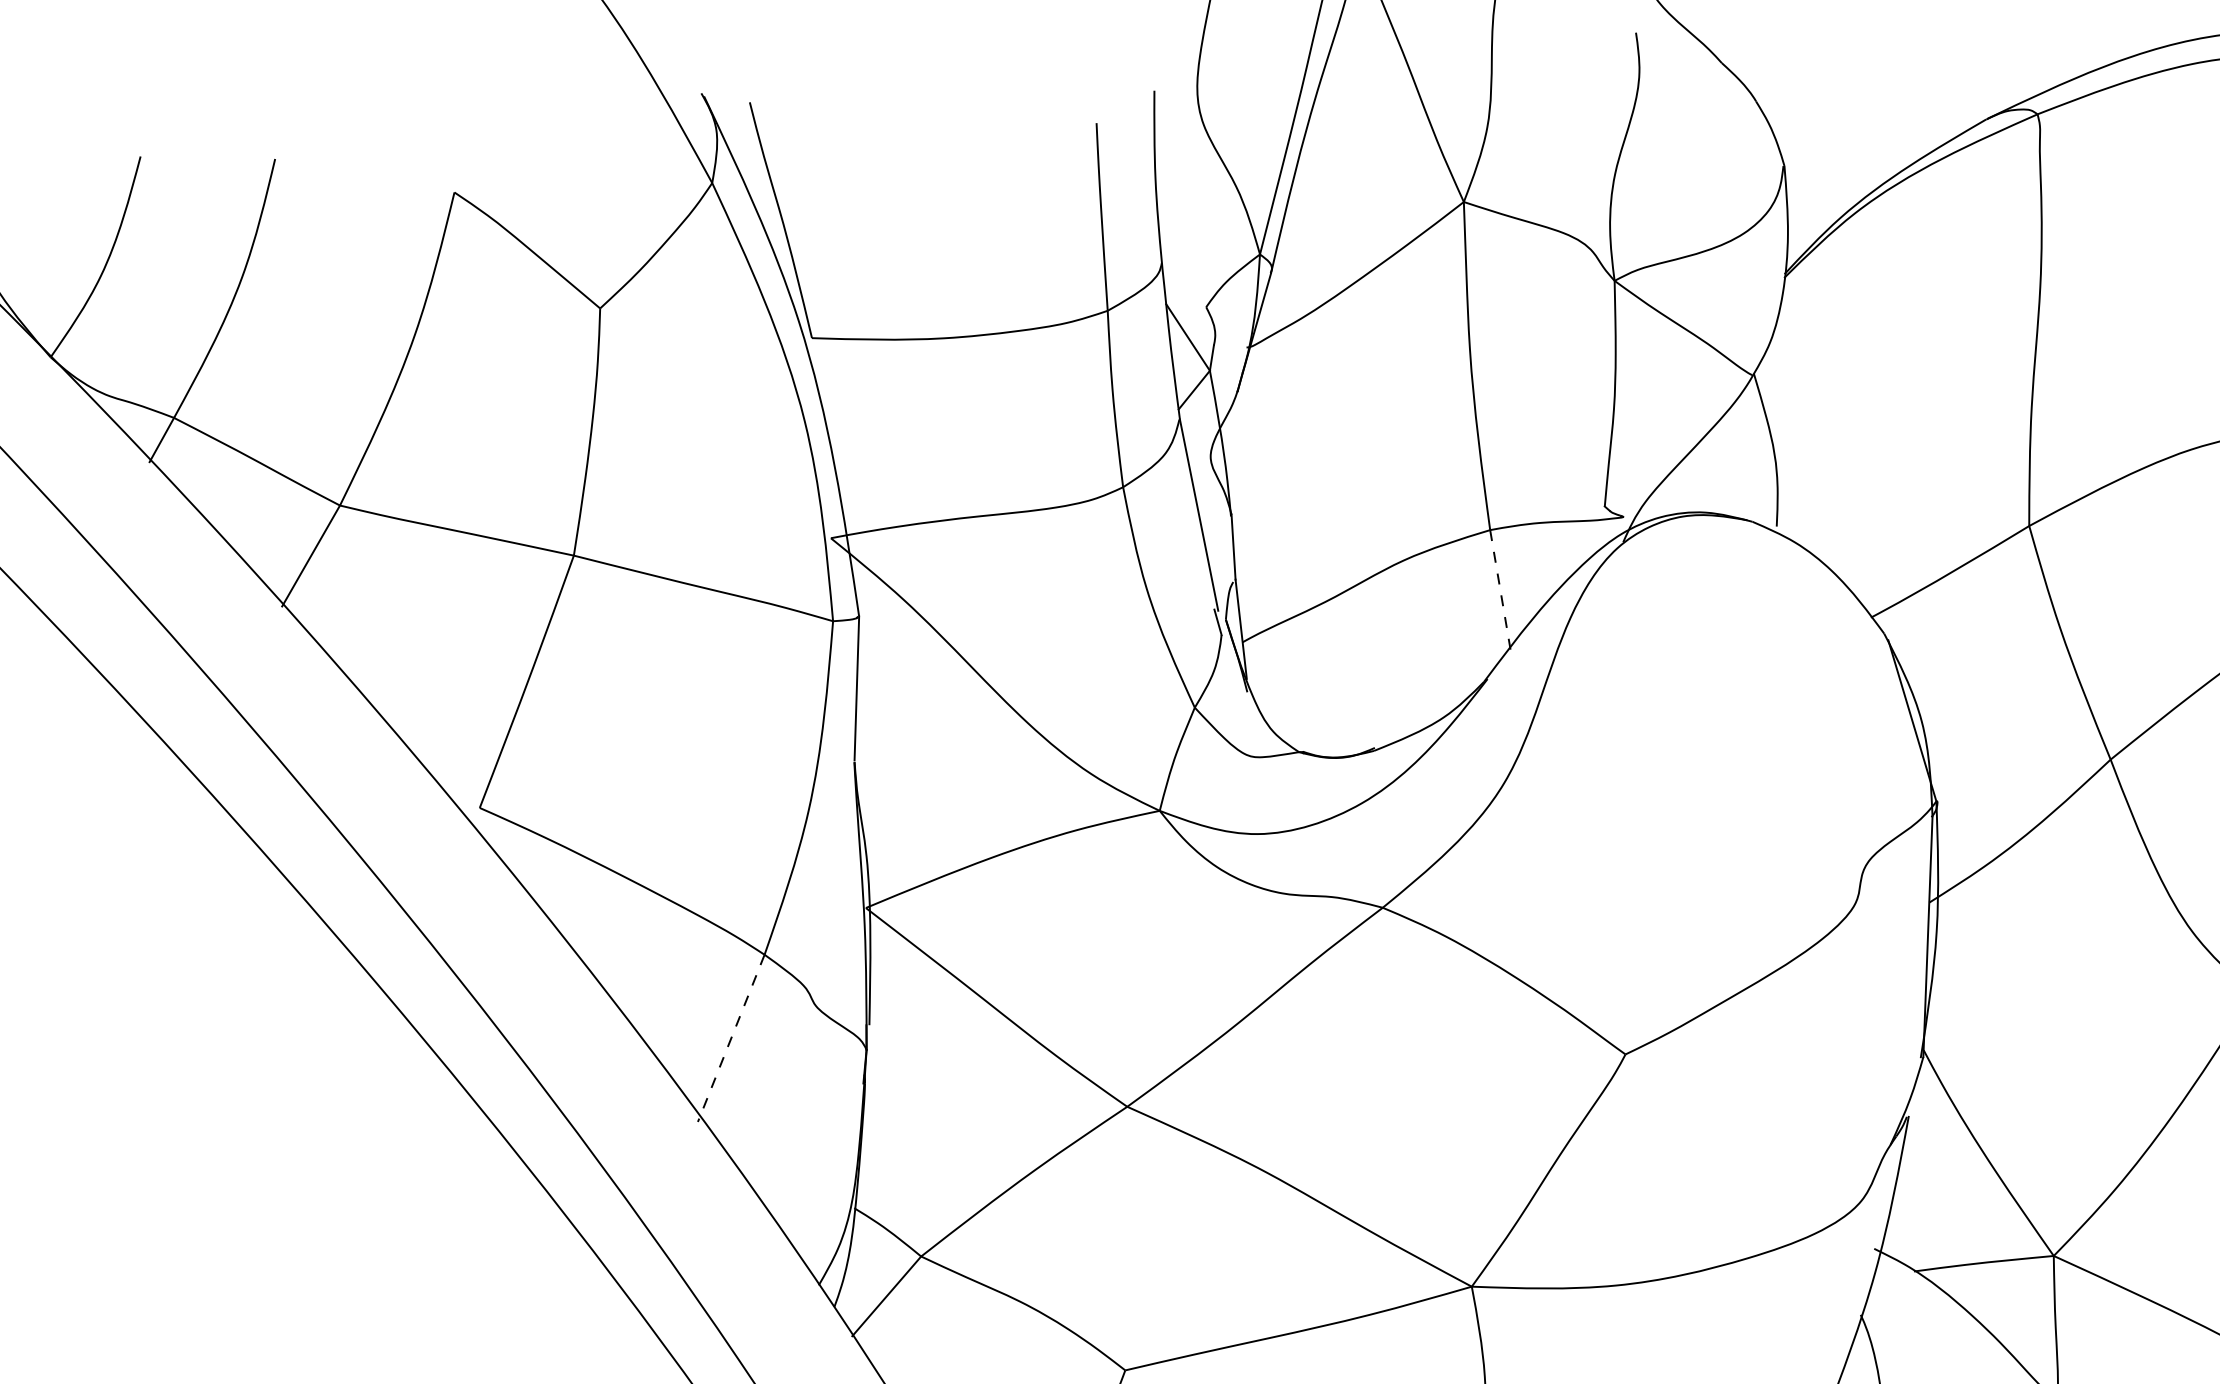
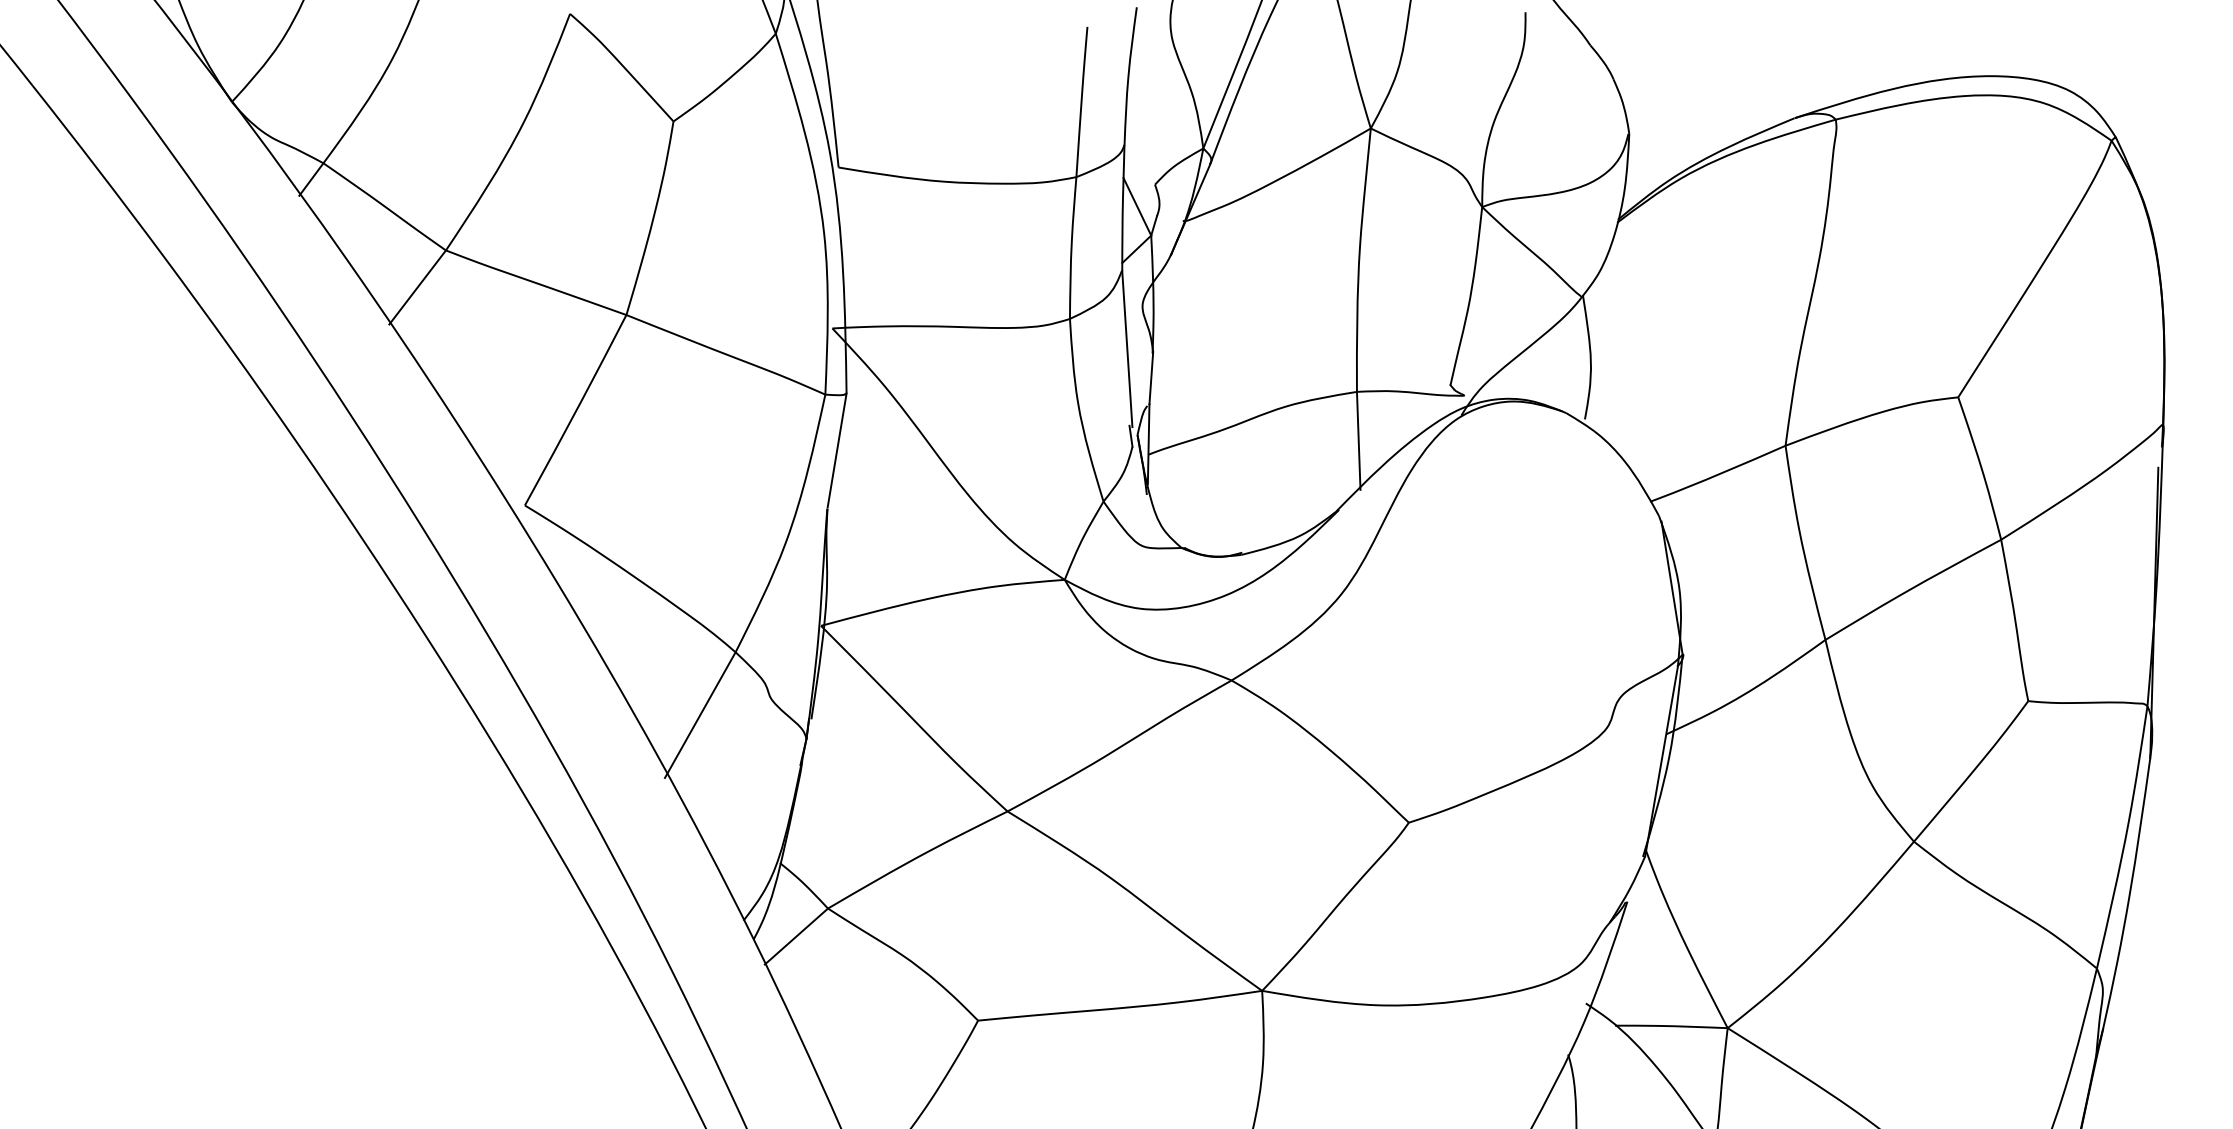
line: (1500, 591) -> (1358, 441), dashed -> solid
line: (731, 1038) -> (700, 715), dashed -> solid

